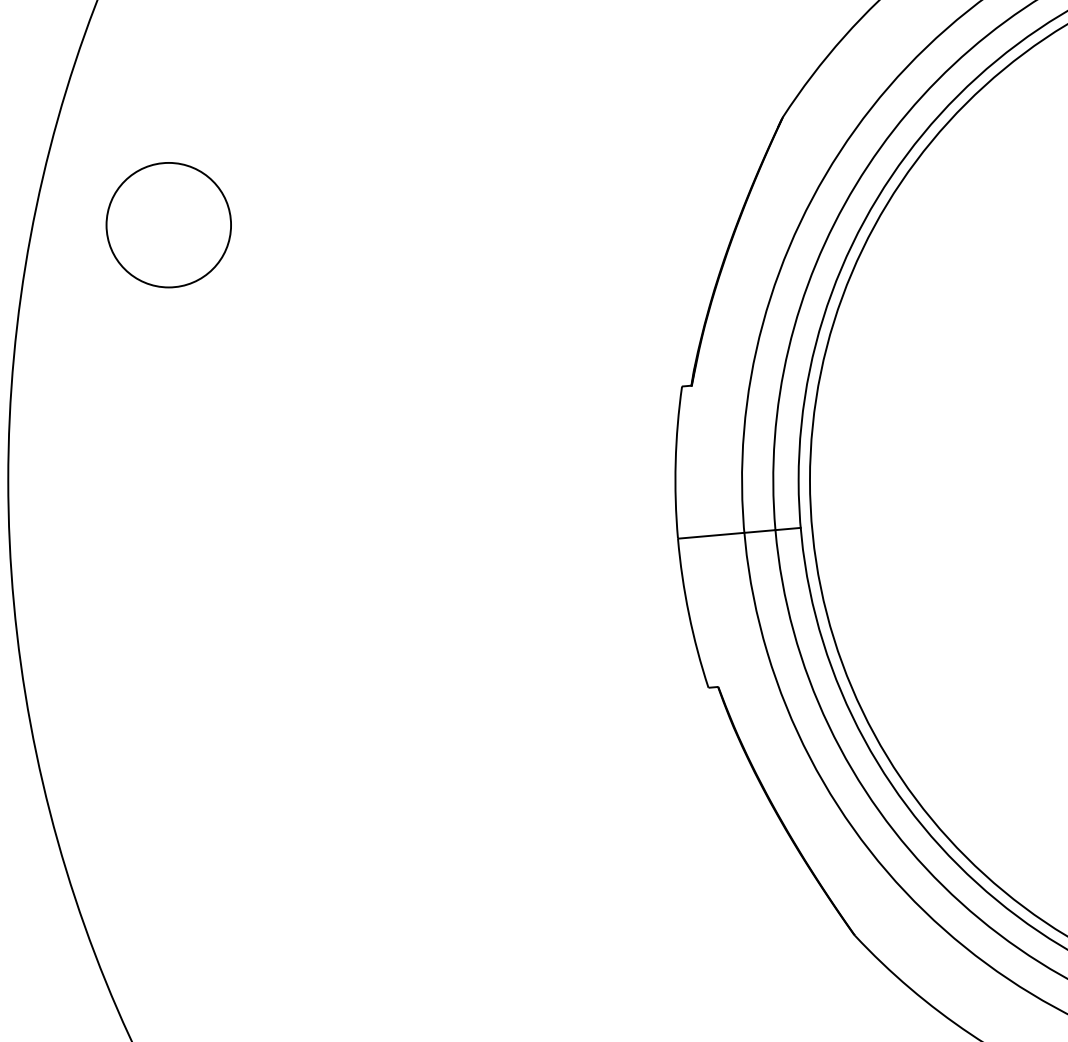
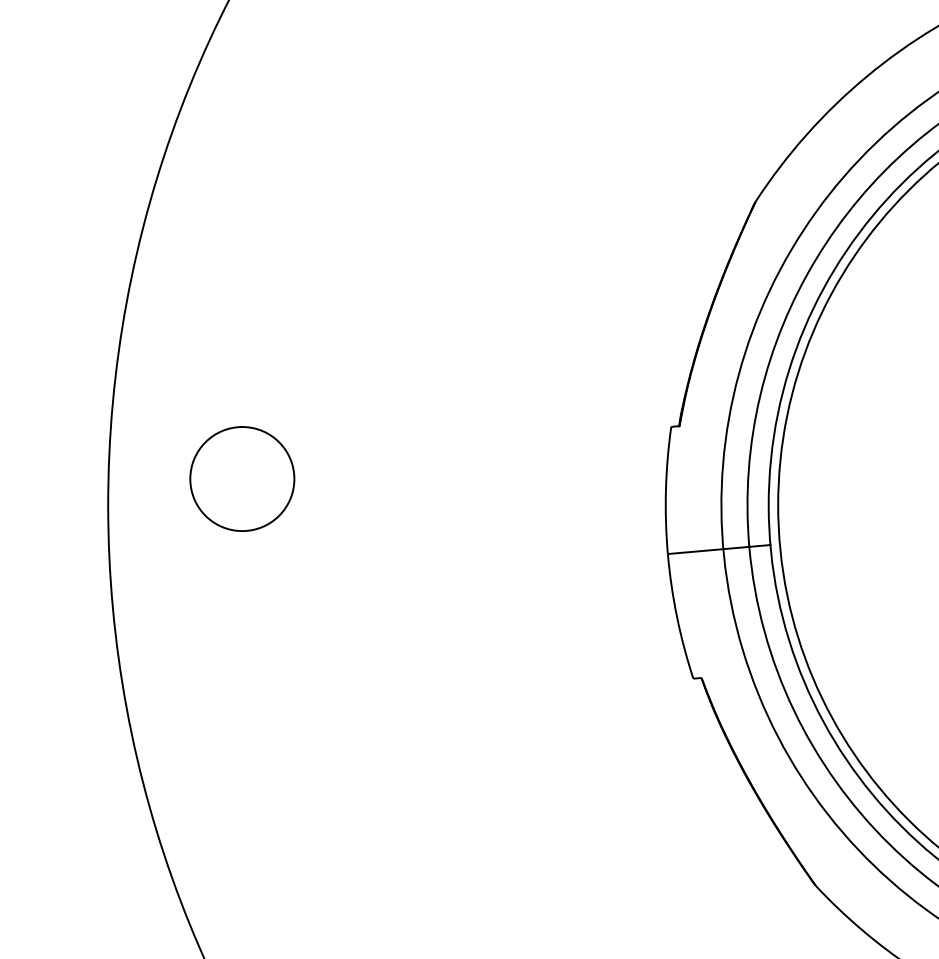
circle: (168, 224) -> (242, 478), moved

